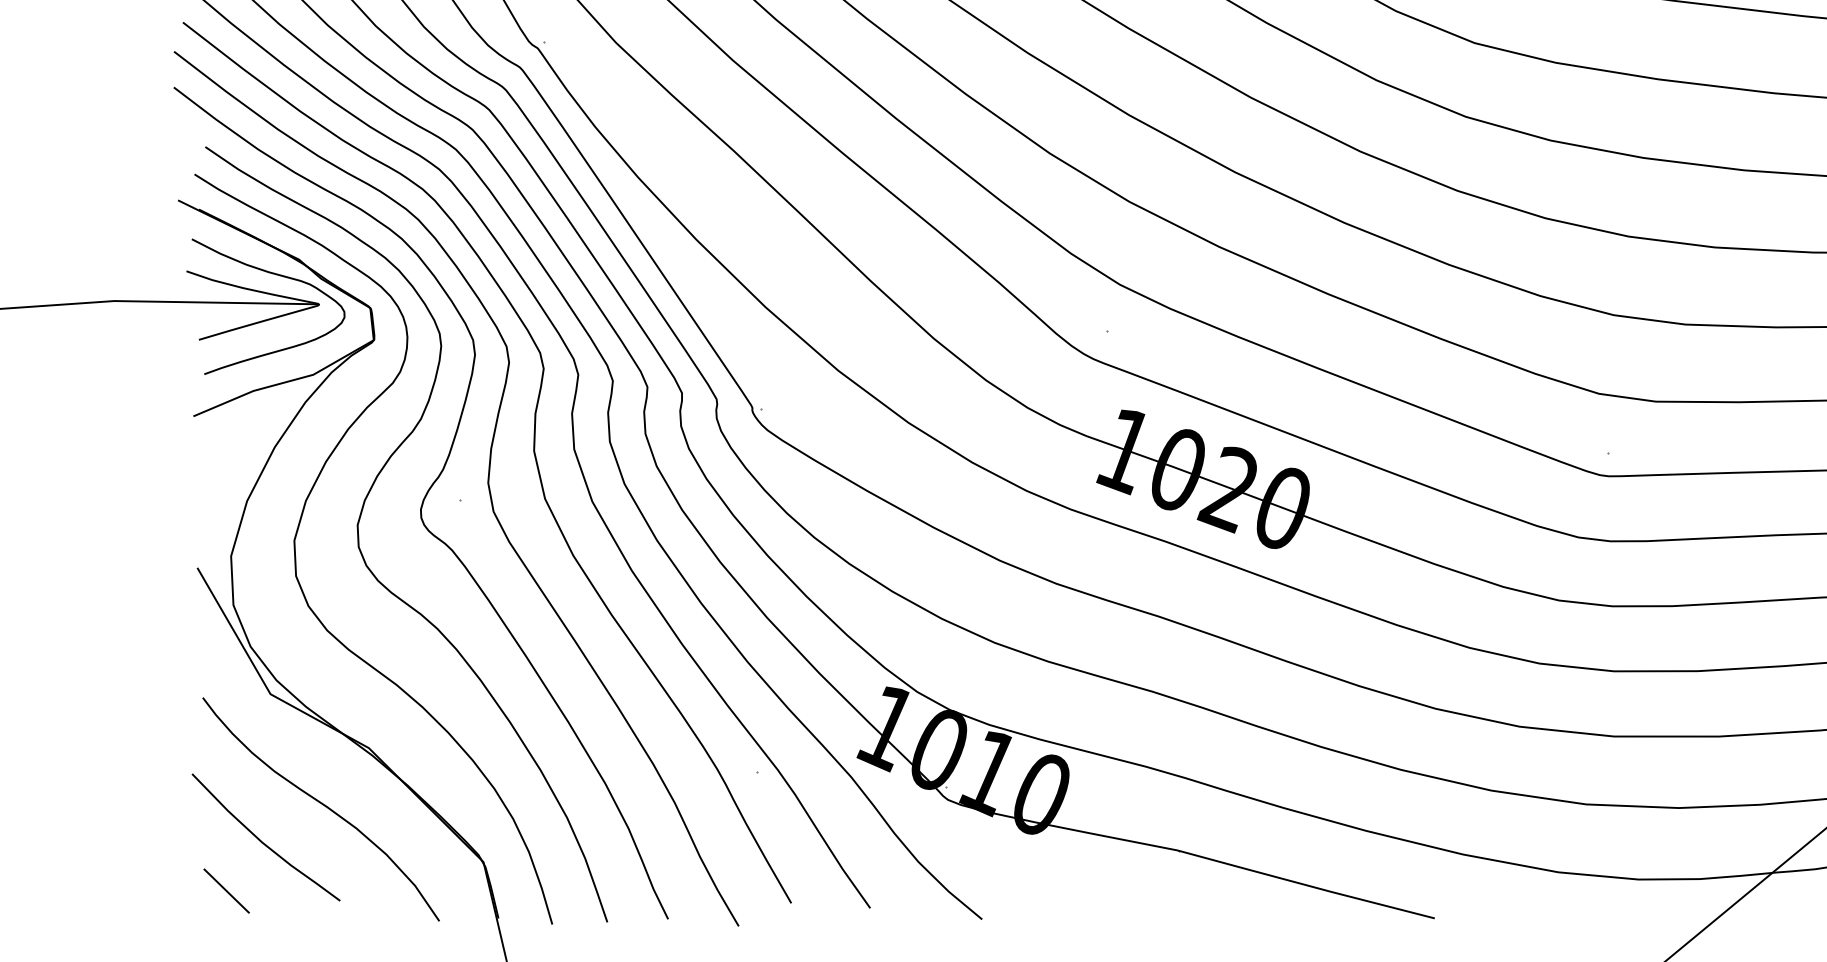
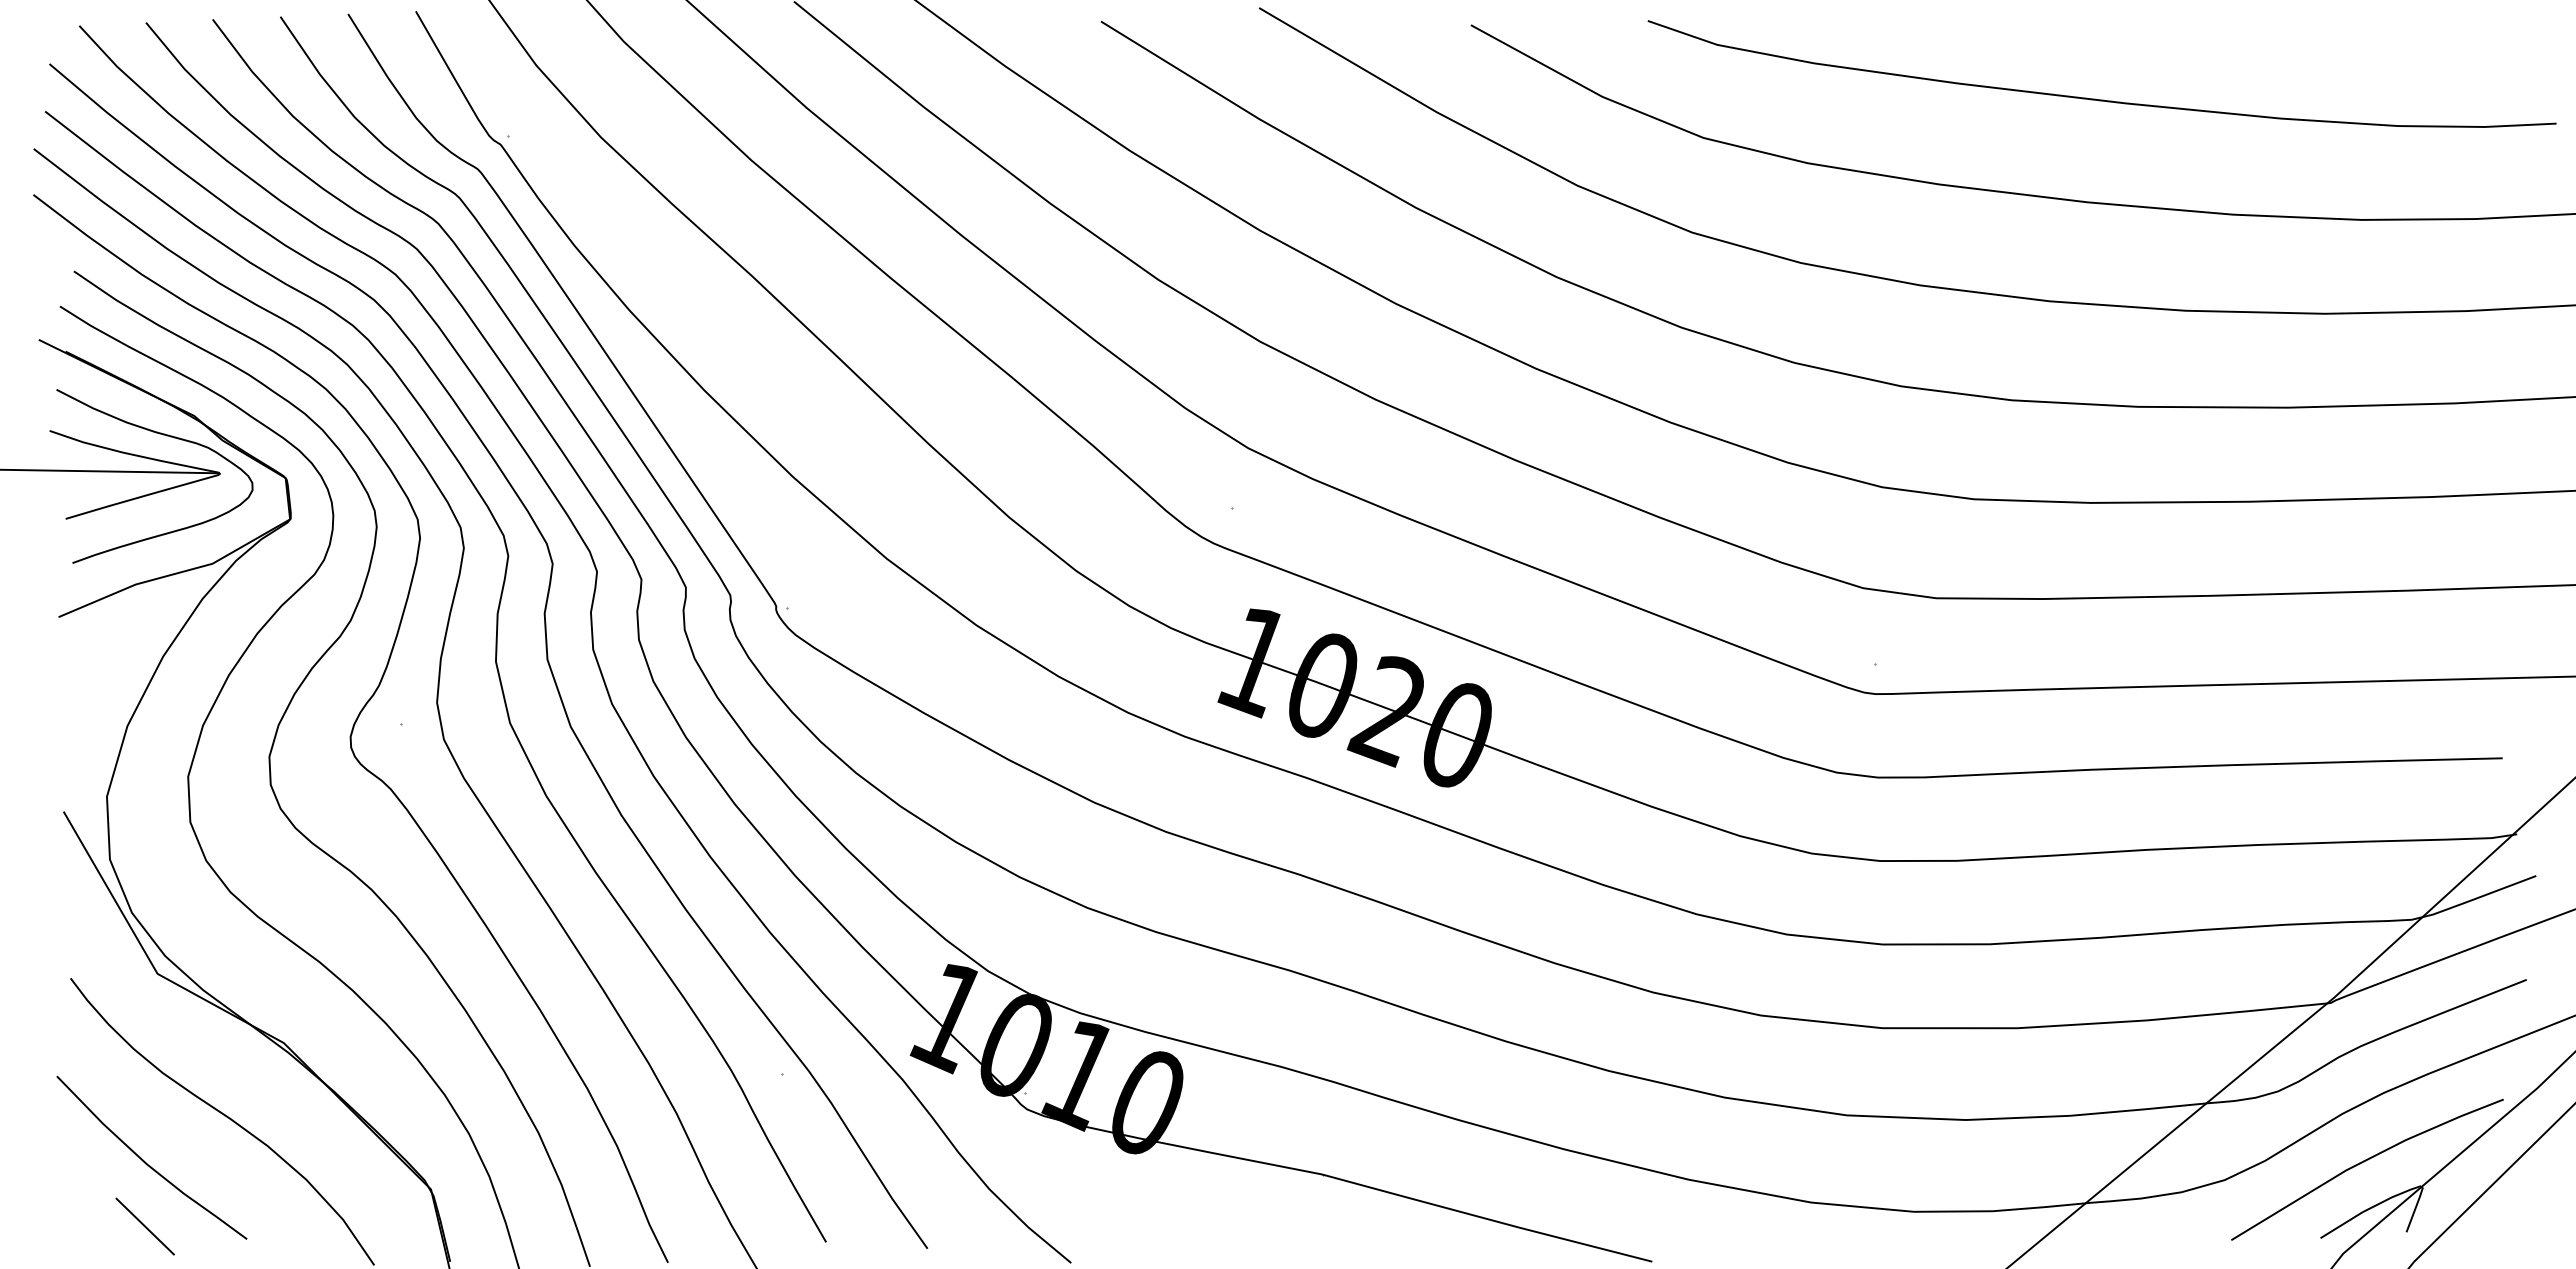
line: (226, 890) -> (144, 1226), moved

